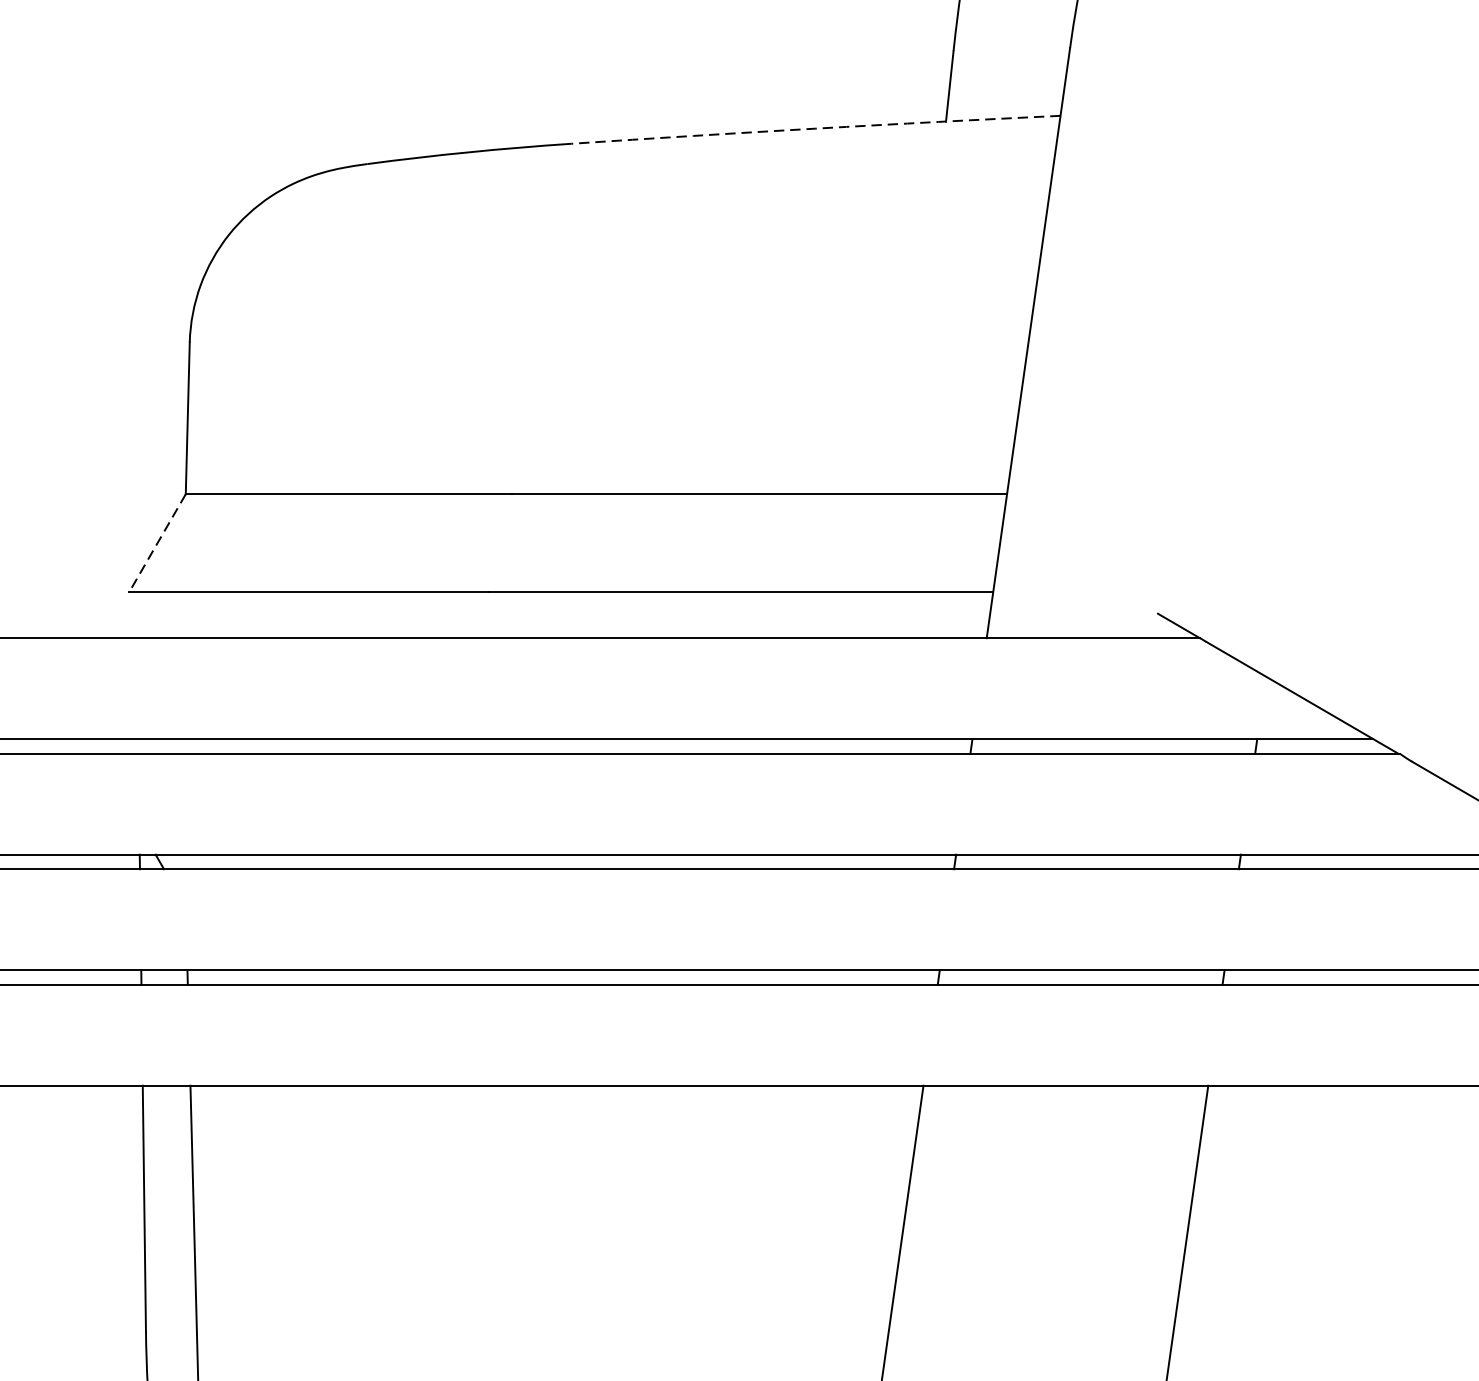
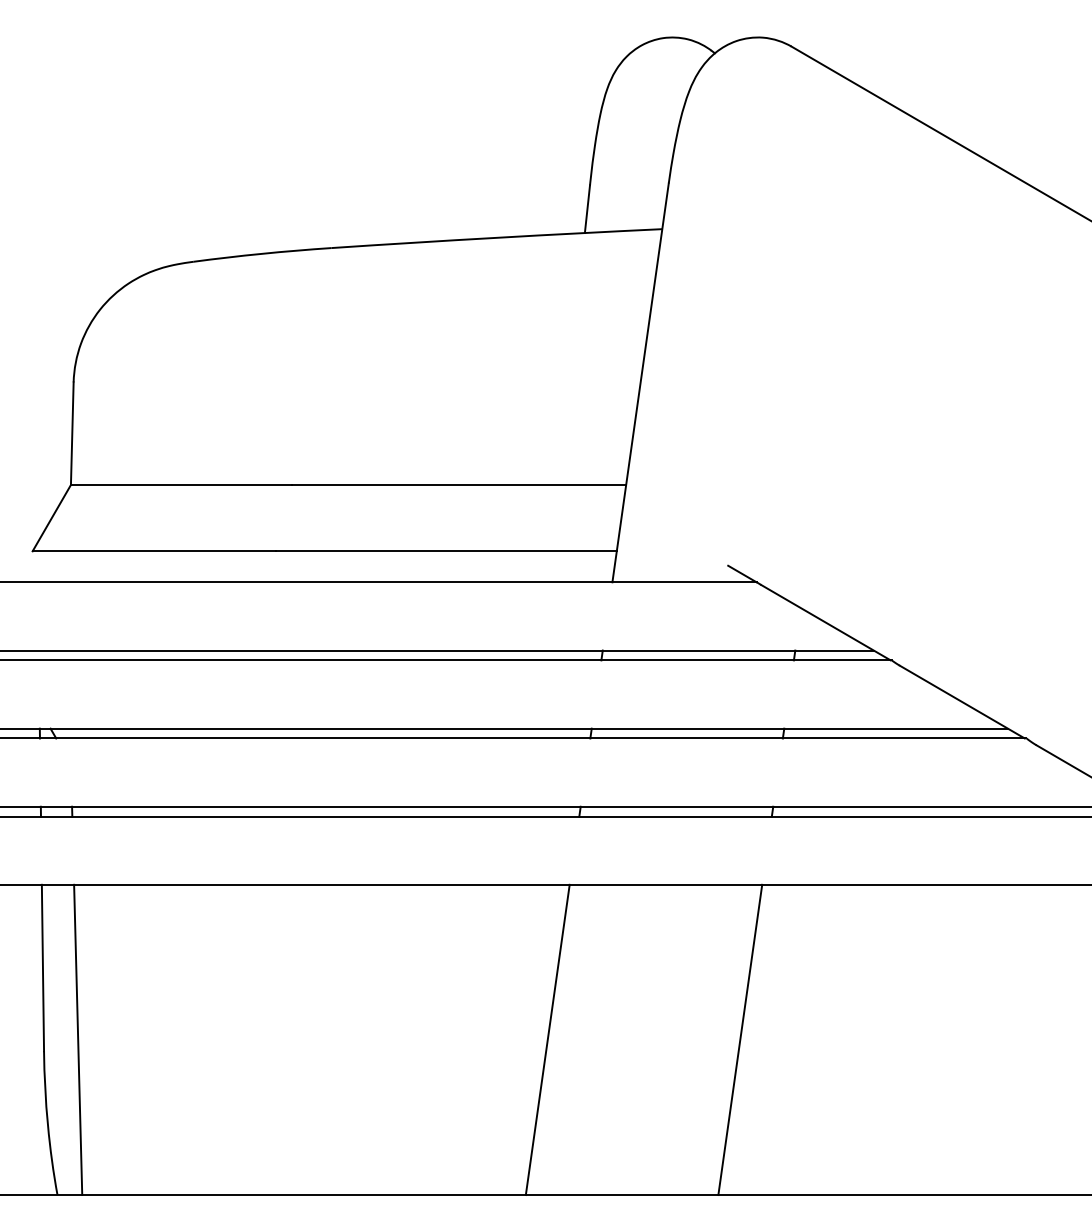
arc: (815, 128) -> (496, 237), dashed -> solid
line: (157, 543) -> (51, 518), dashed -> solid

